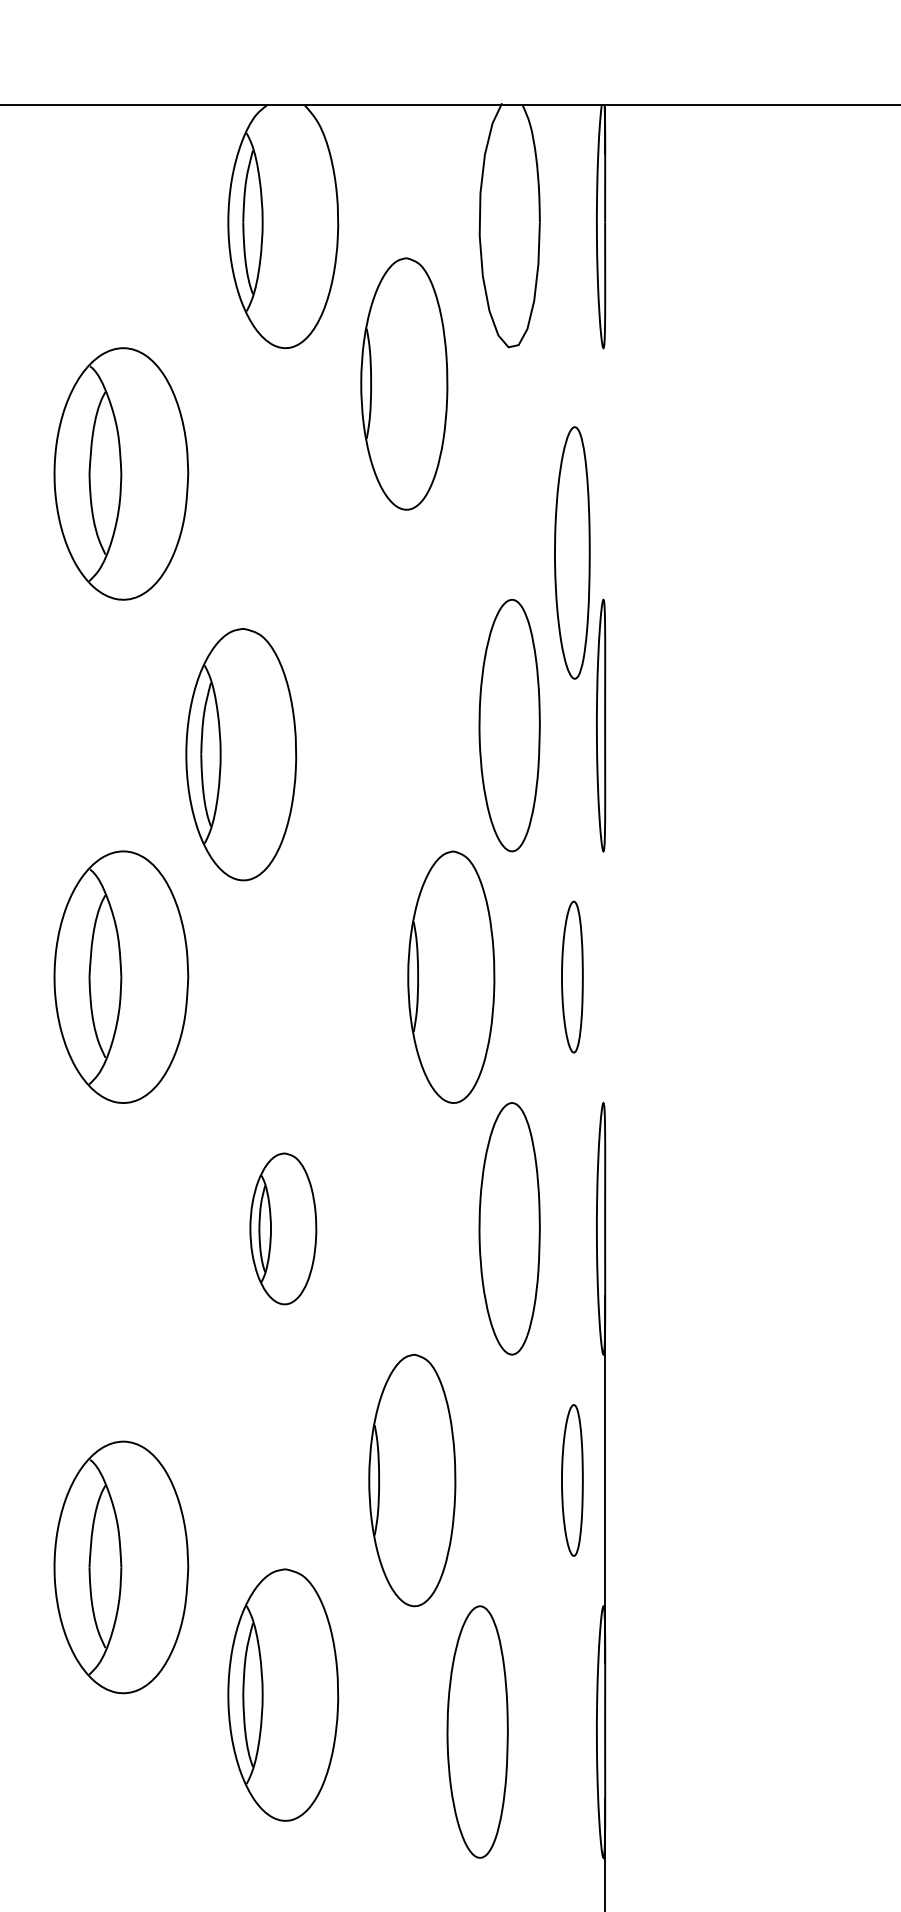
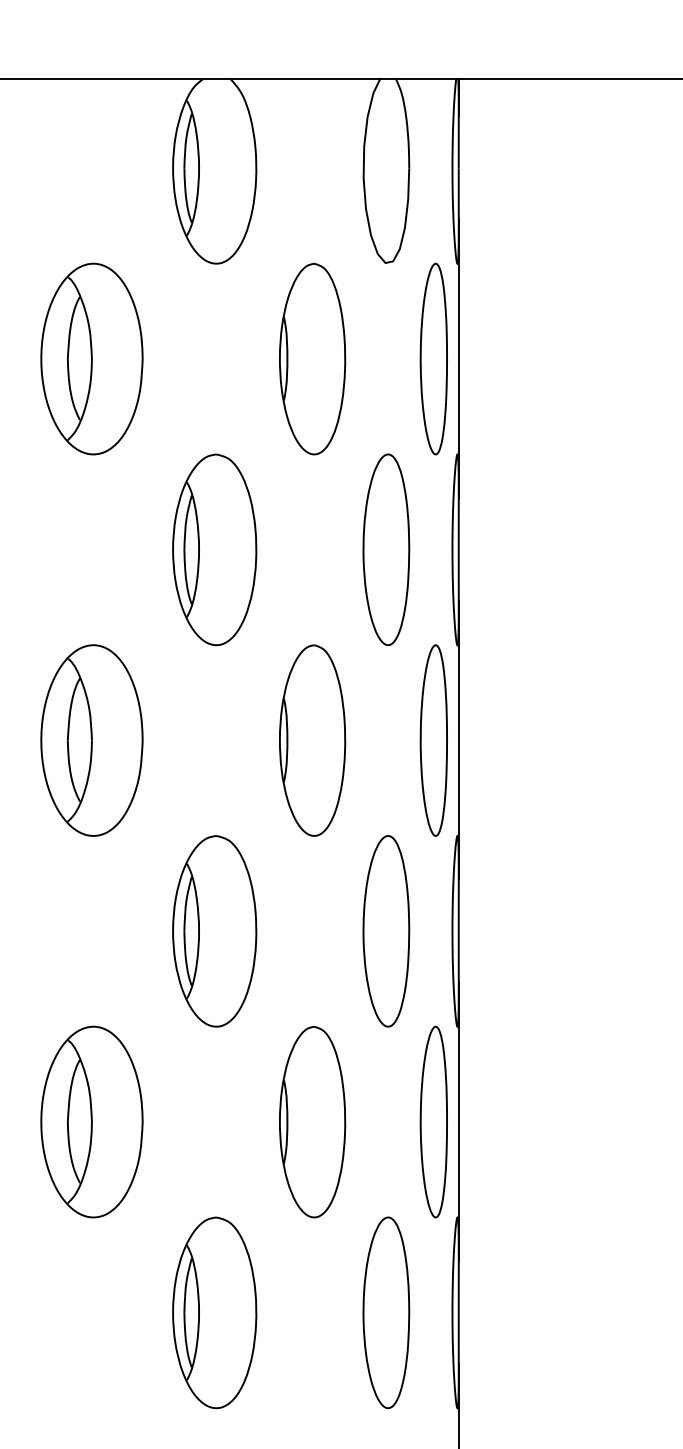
part: (404, 383) -> (312, 358), moved
line: (605, 472) -> (459, 357), added
part: (572, 552) -> (433, 358), moved
part: (241, 754) -> (214, 549), moved
part: (451, 976) -> (312, 740), moved
part: (572, 976) -> (433, 740), size x1.67
line: (605, 976) -> (459, 740), added
part: (283, 1228) -> (214, 931), size x1.67
part: (572, 1480) -> (433, 1122), size x1.67
part: (121, 1567) -> (92, 1122), moved
part: (283, 1694) -> (214, 1312), moved
part: (477, 1731) -> (386, 1312), moved

